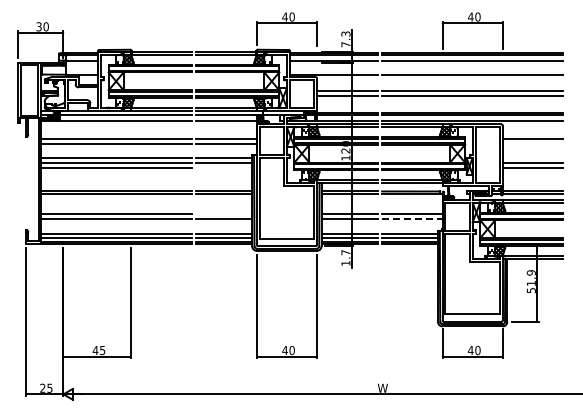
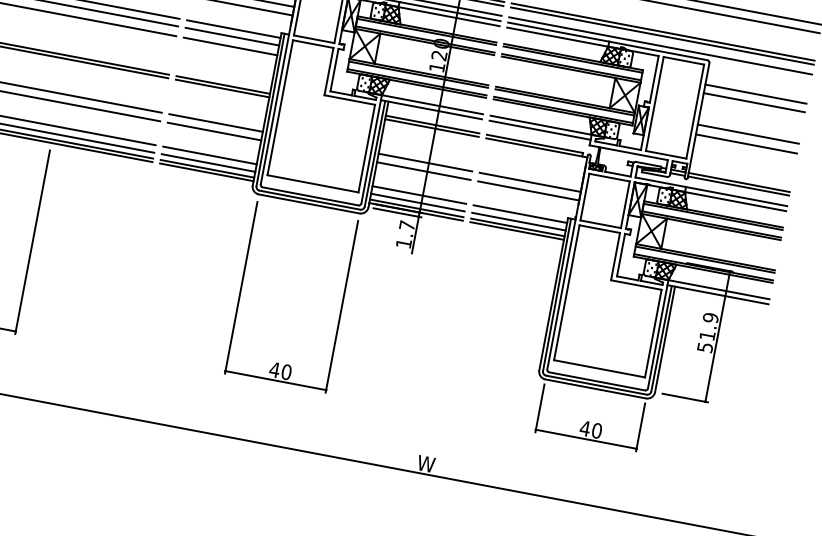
line: (532, 143) -> (753, 102), added
line: (224, 168) -> (230, 46), added
line: (224, 214) -> (216, 123), added
line: (412, 219) -> (529, 191), dashed -> solid

